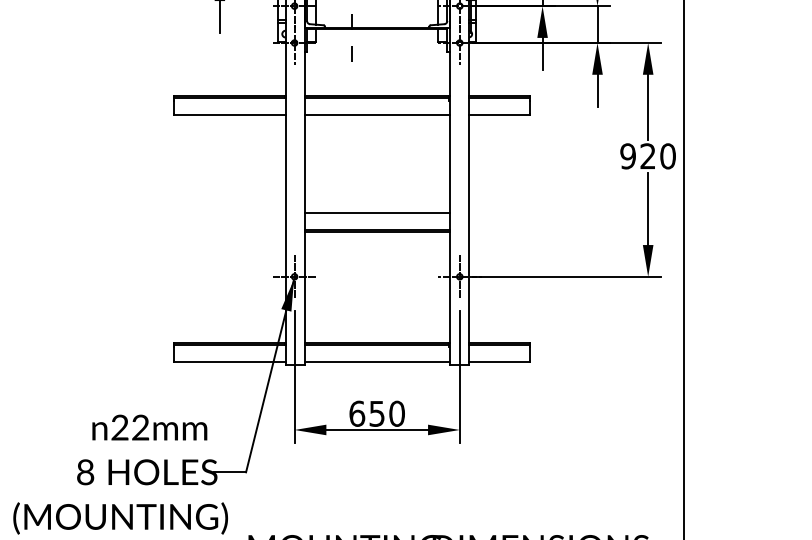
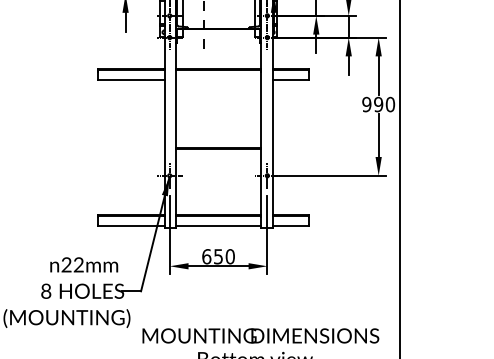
line: (377, 115) -> (218, 80), removed
text: (647, 156) -> (378, 104), 920 -> 990
line: (377, 213) -> (218, 138), removed

